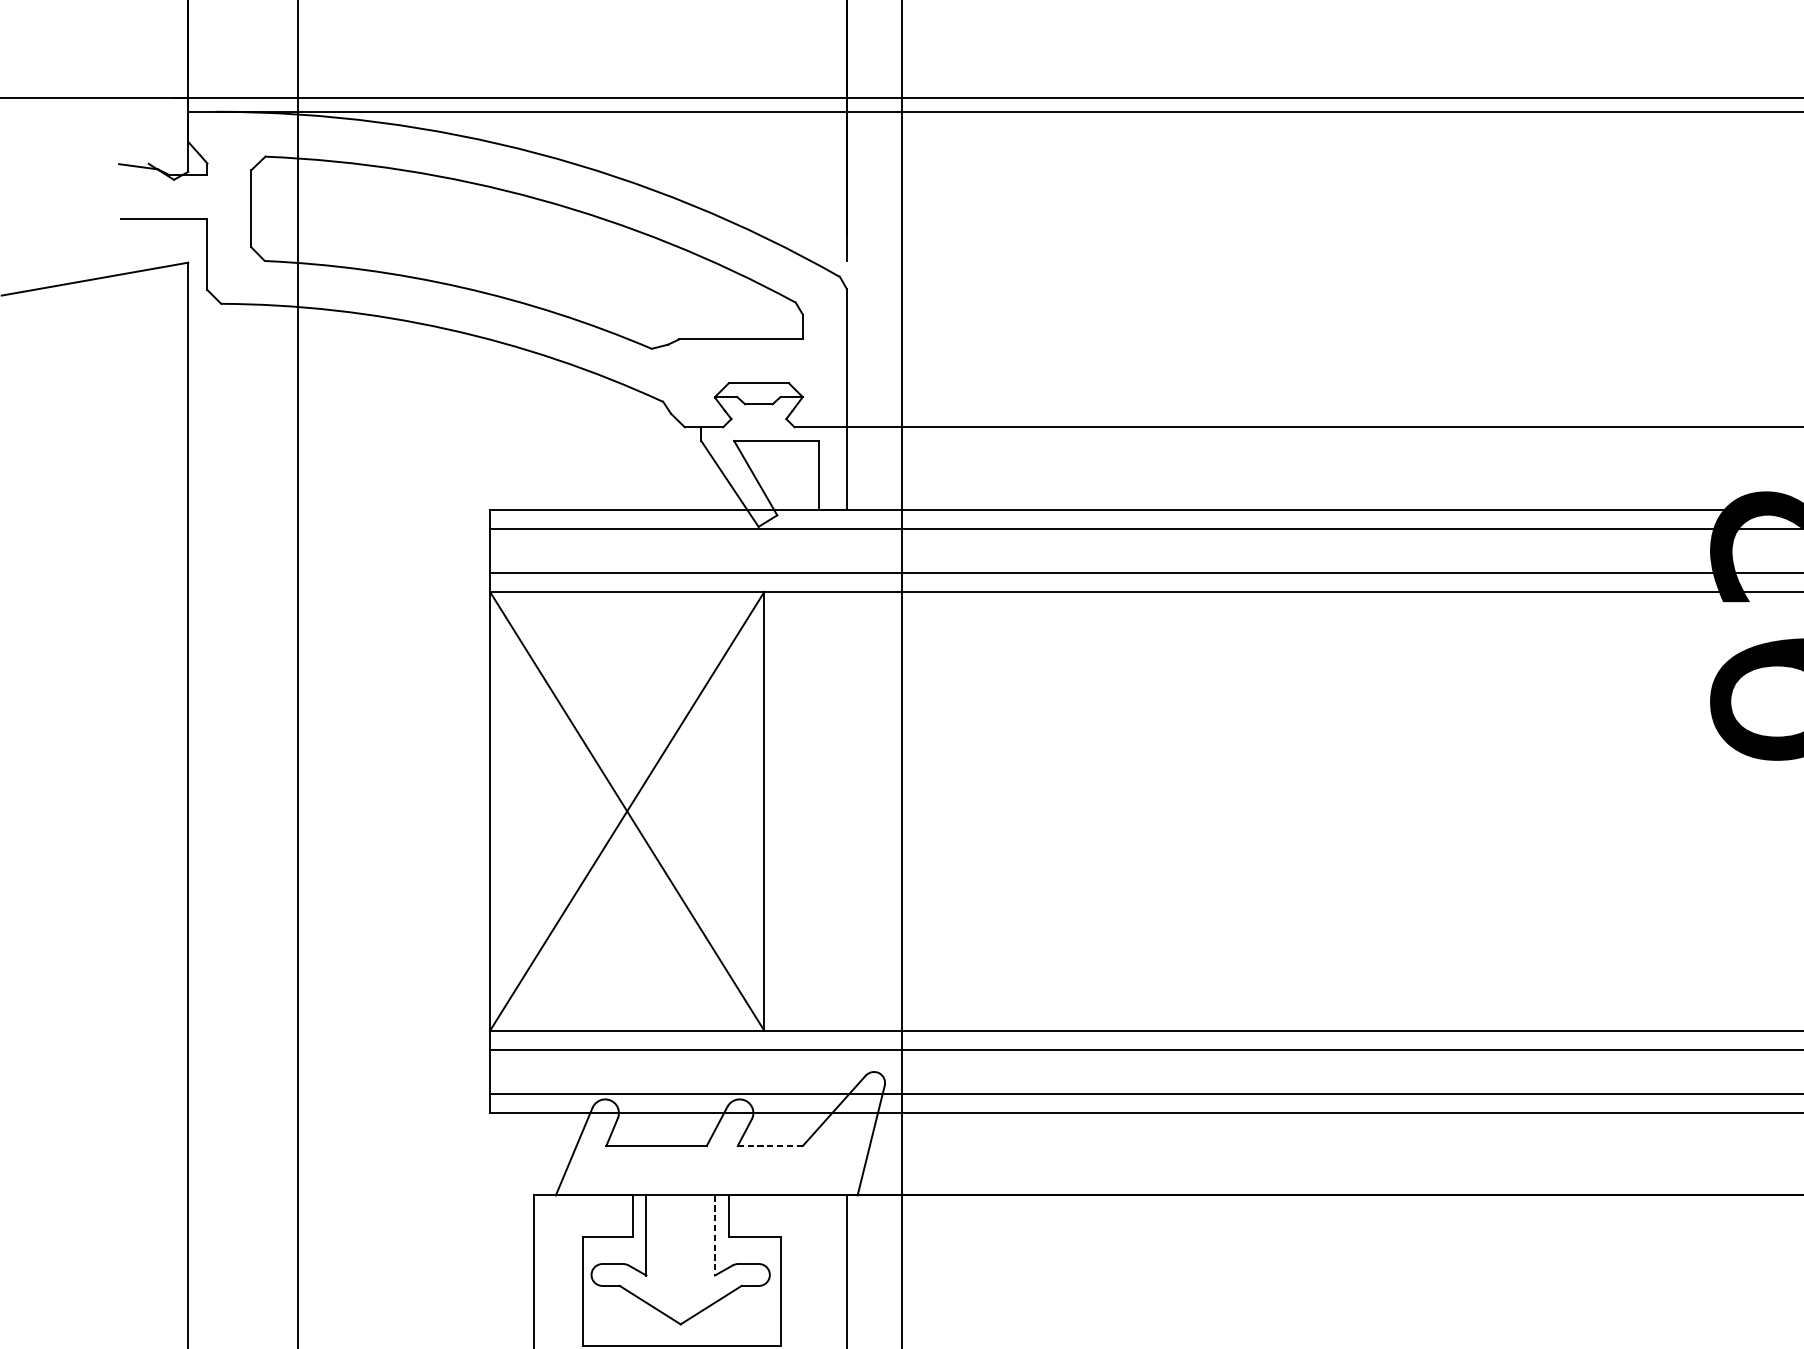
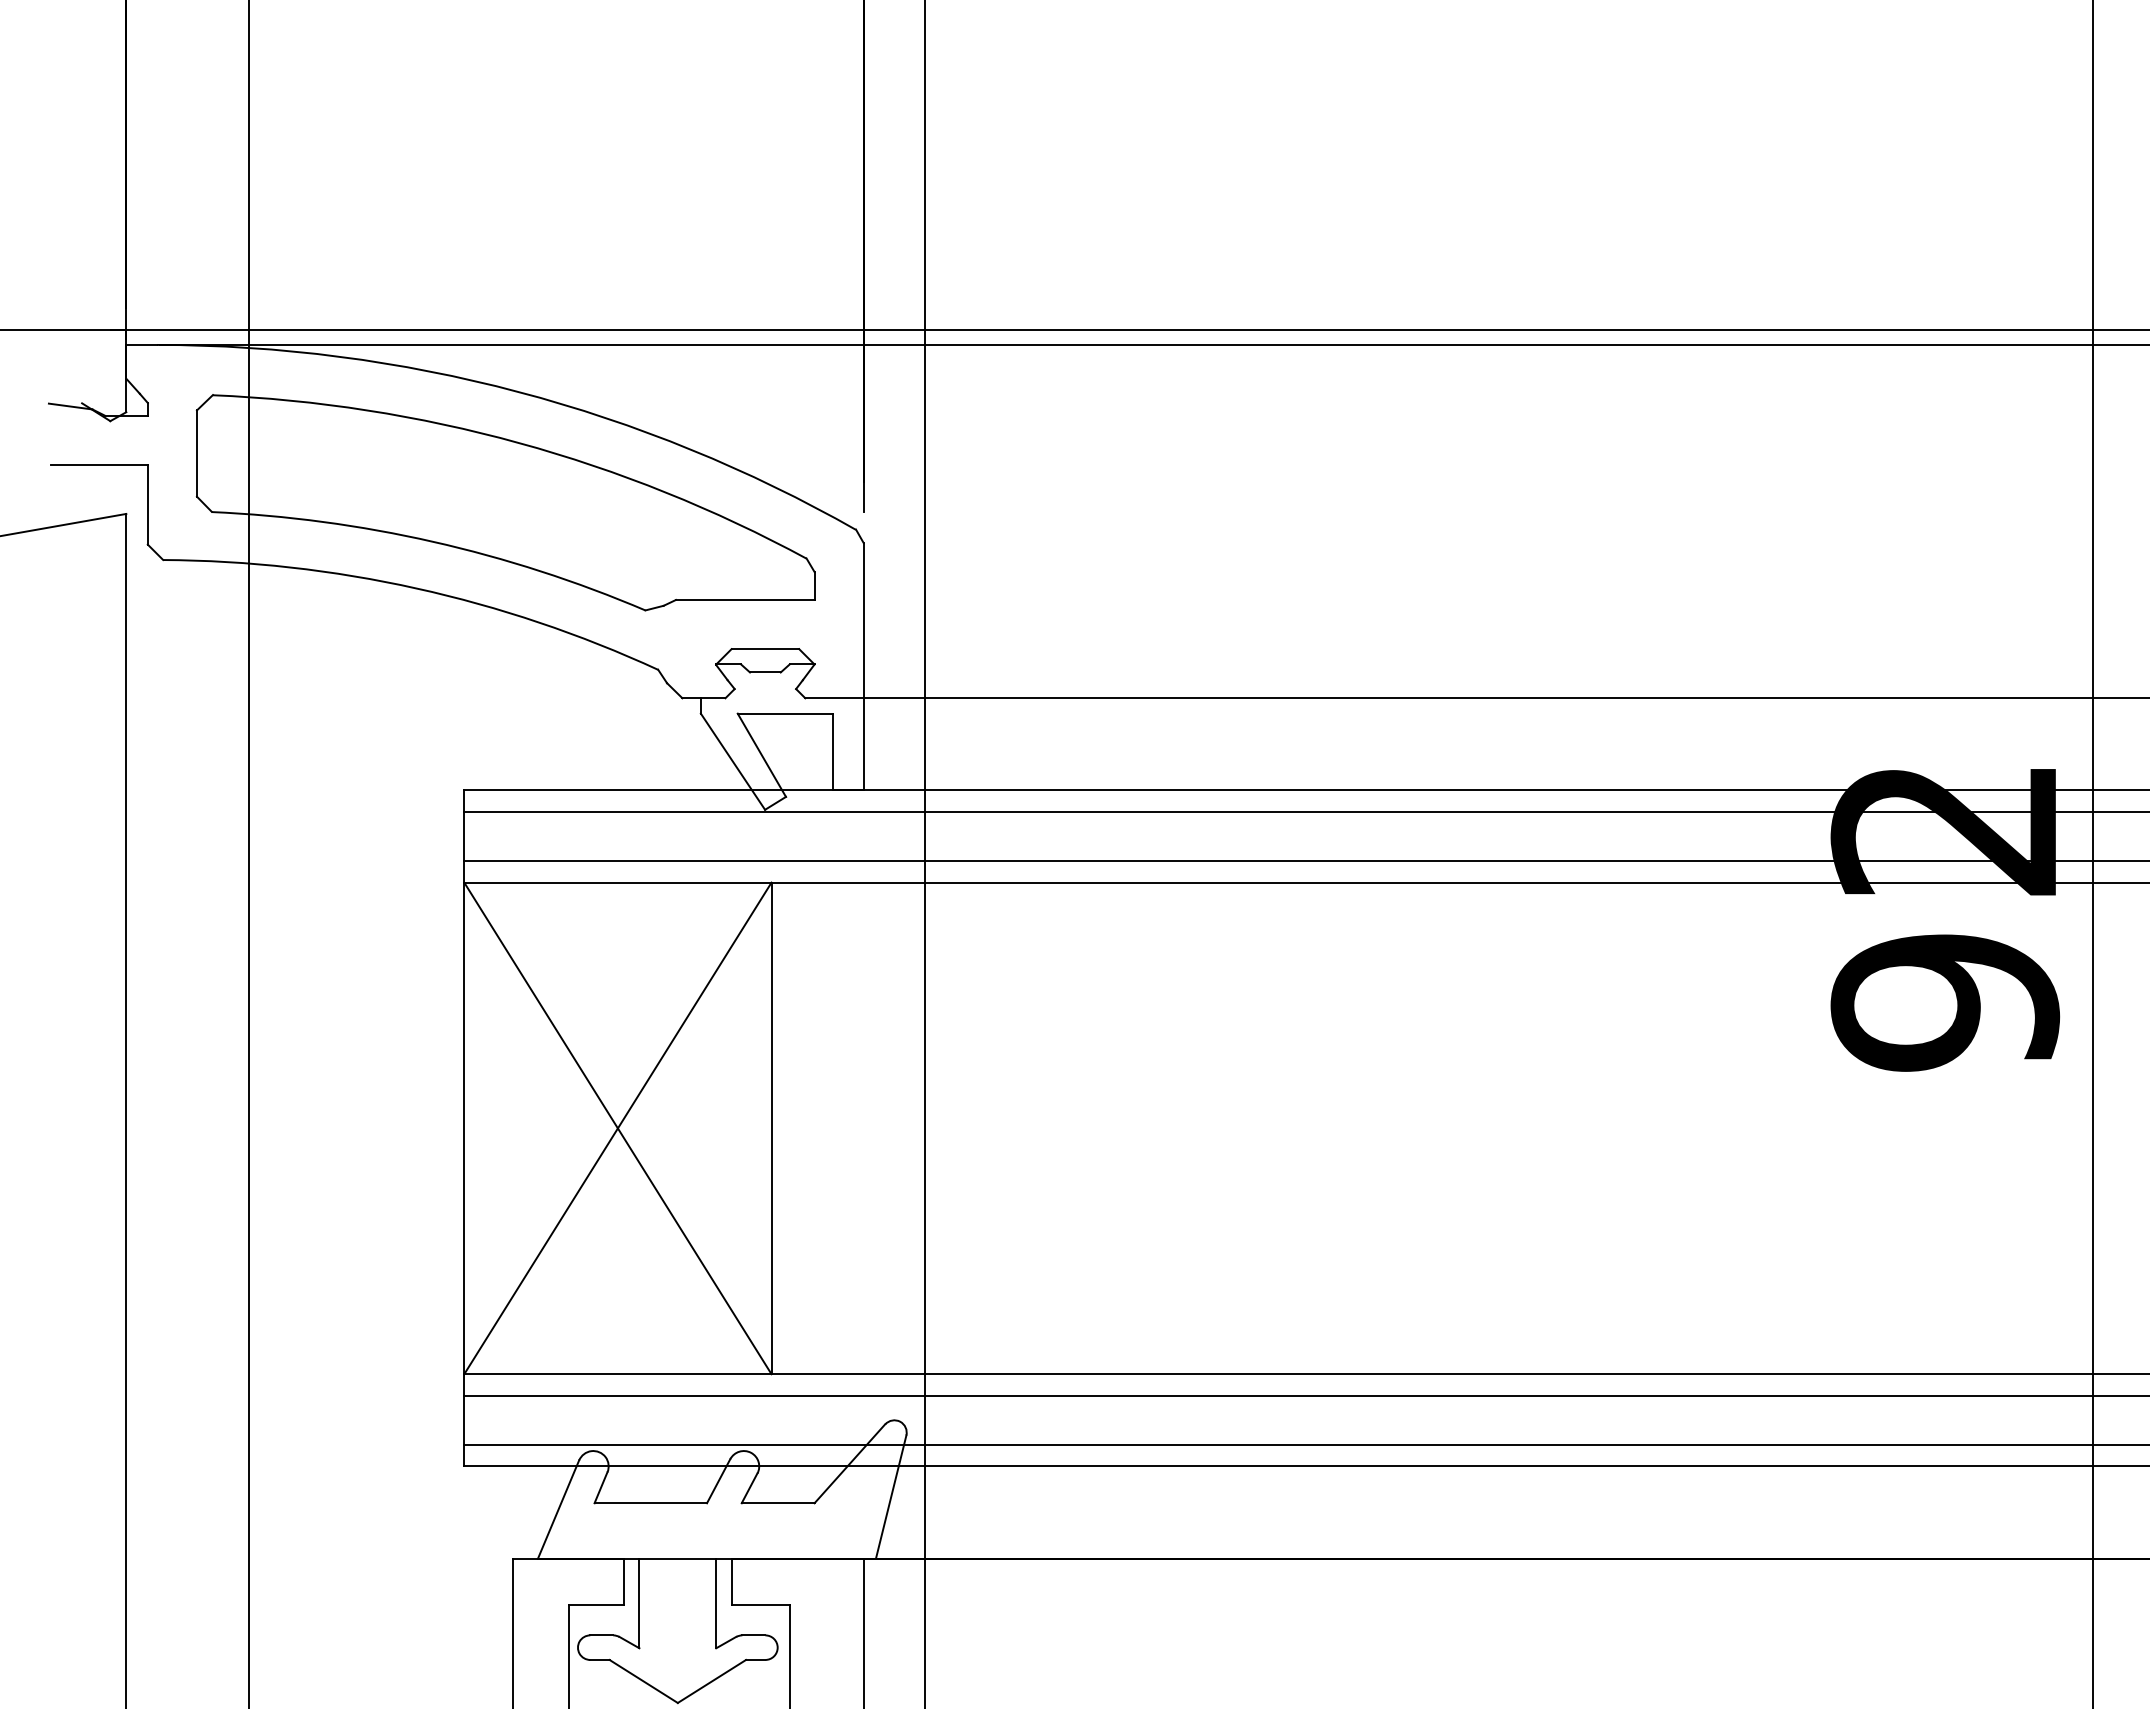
line: (770, 1146) -> (778, 1503), dashed -> solid
line: (715, 1235) -> (716, 1603), dashed -> solid

